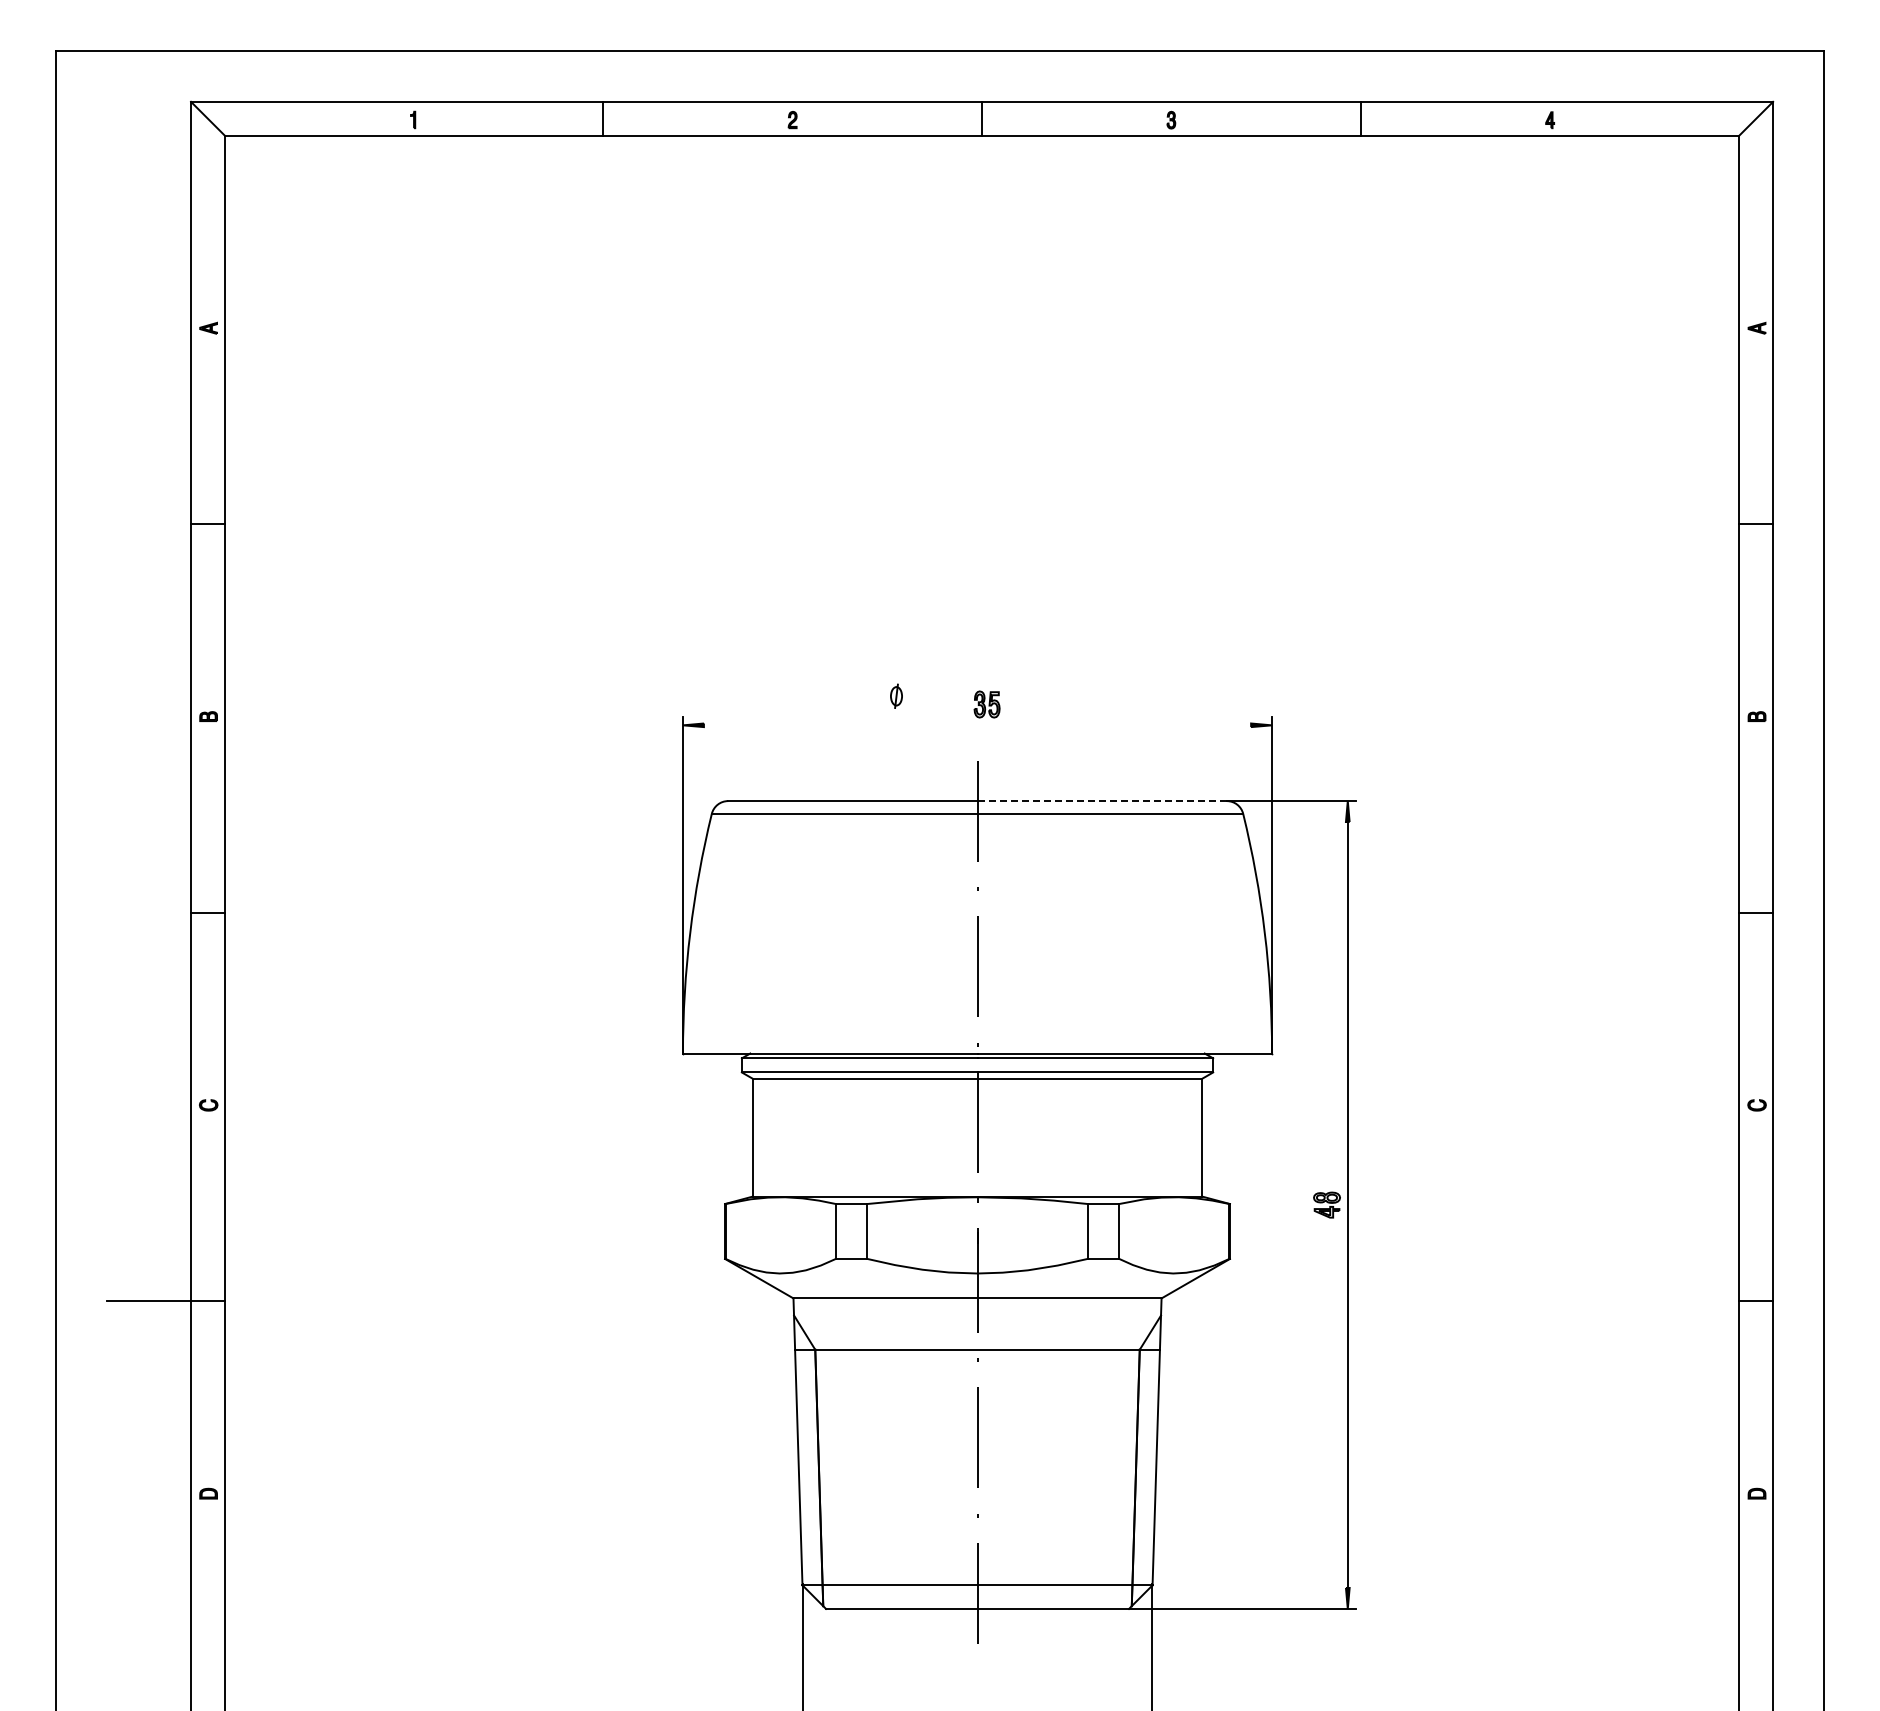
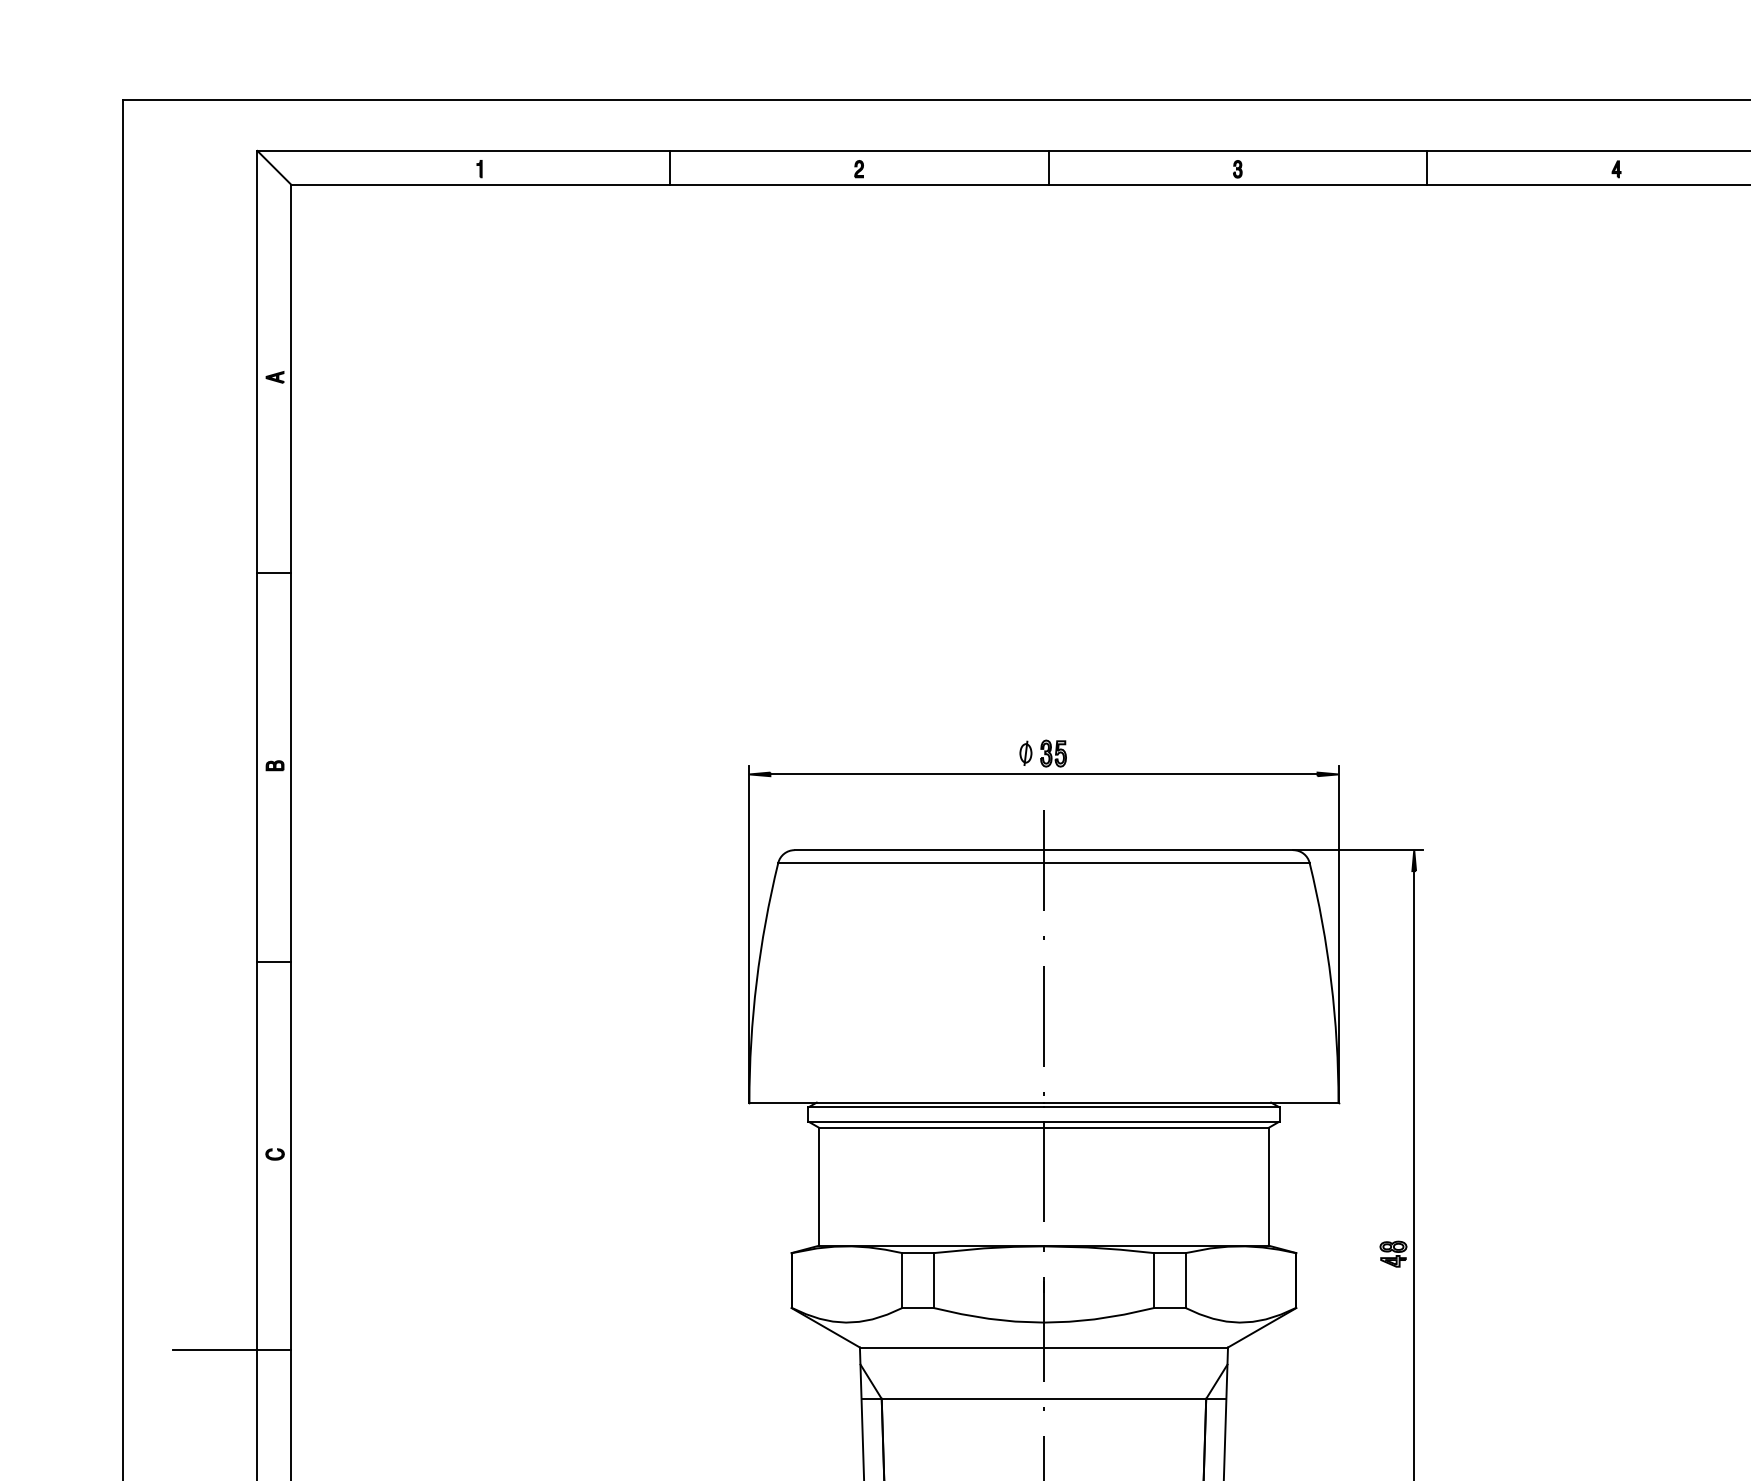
part: (896, 695) -> (1025, 752), moved
line: (977, 725) -> (1043, 774), added
line: (1102, 801) -> (1168, 850), dashed -> solid

